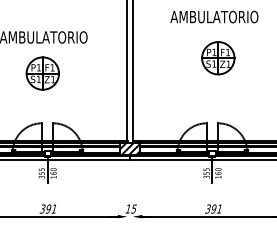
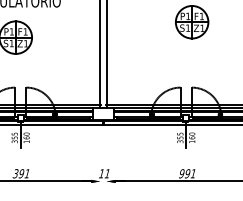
hatch: (129, 149) -> (102, 113), removed
text: (133, 208) -> (106, 173), 15 -> 11
text: (207, 208) -> (181, 173), 391 -> 991

